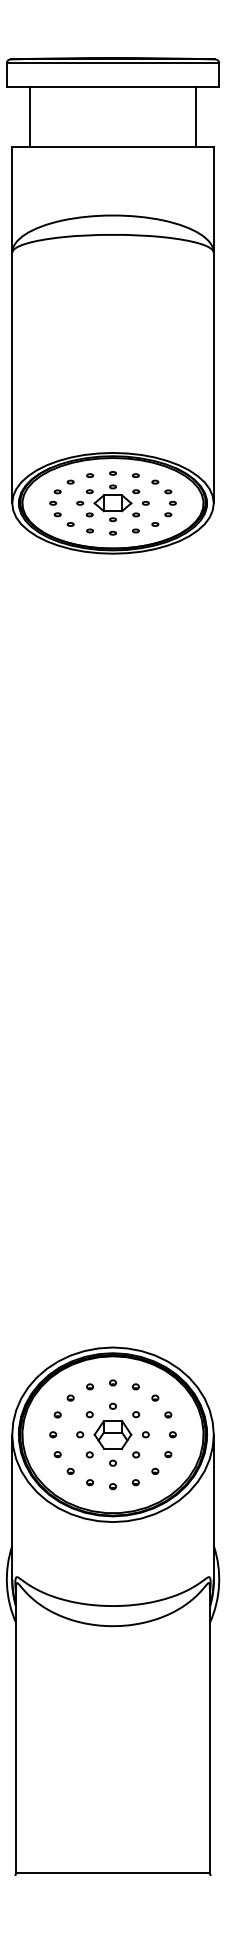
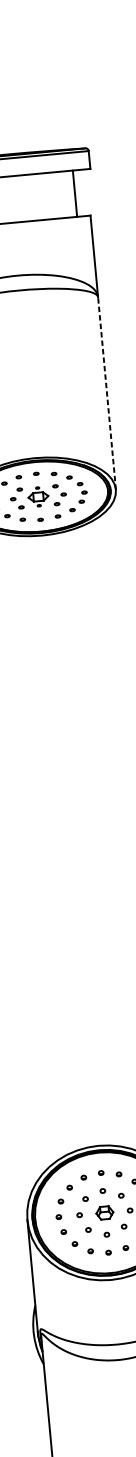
line: (213, 377) -> (106, 392), solid -> dashed
part: (112, 503) -> (38, 497), size x0.7
part: (112, 1434) -> (104, 1212), size x0.6

